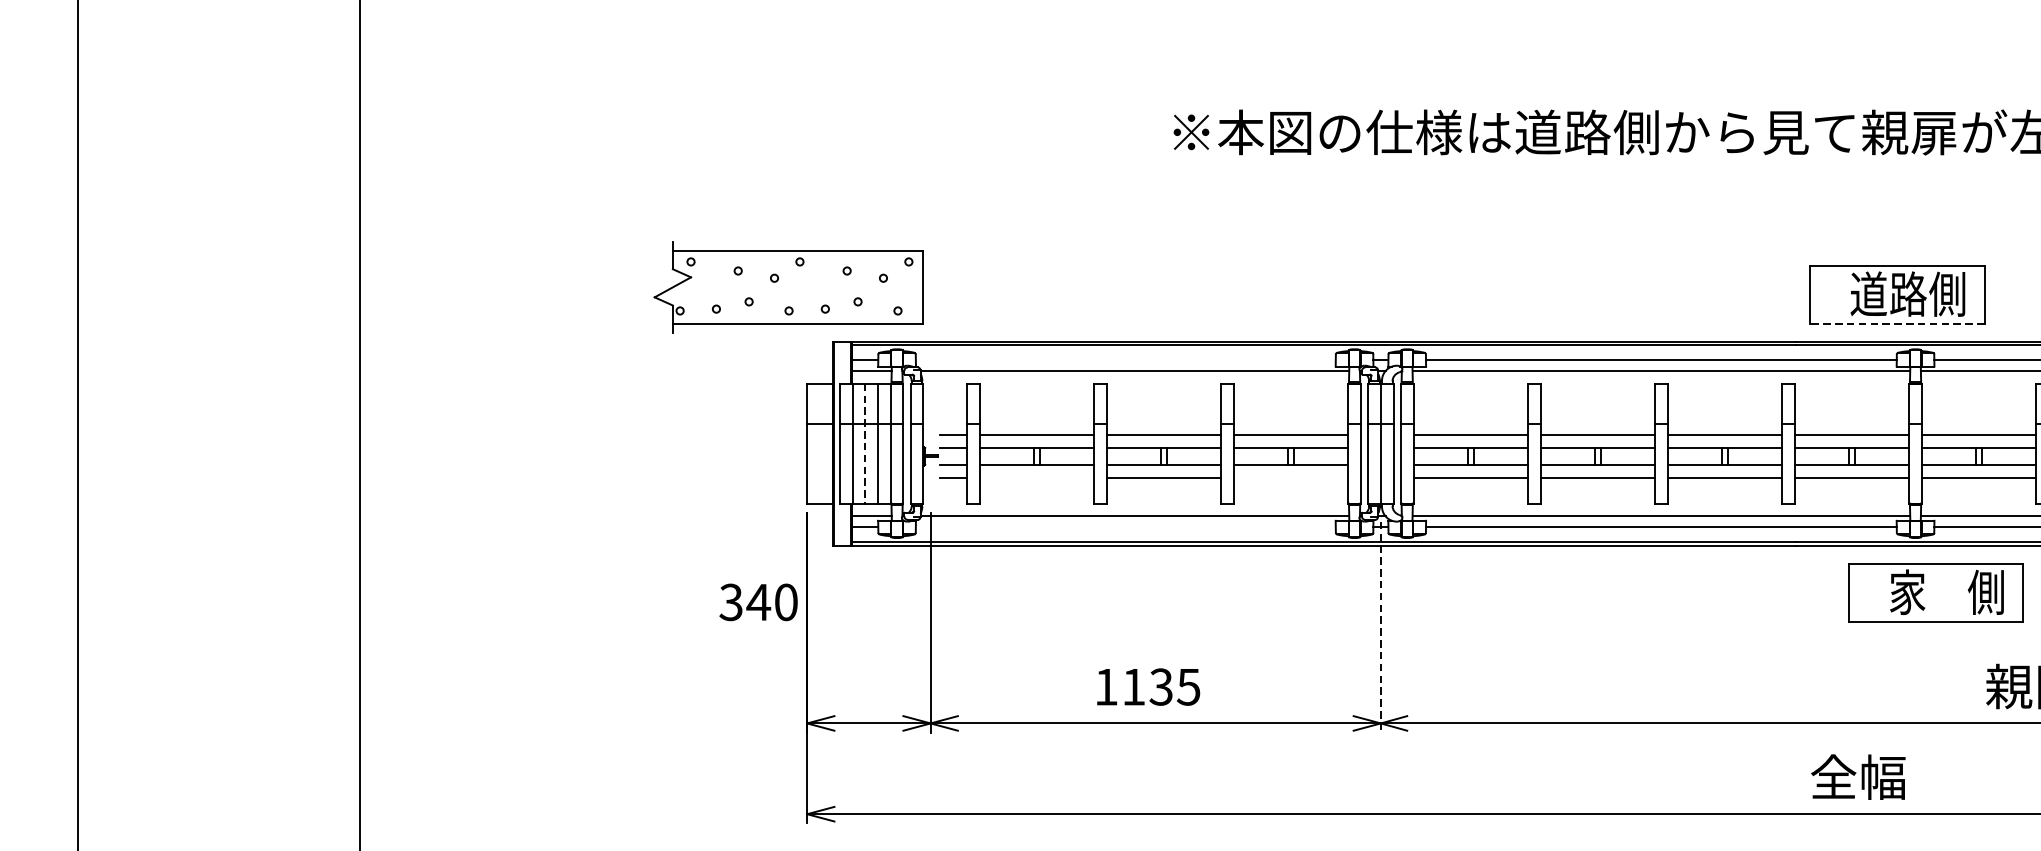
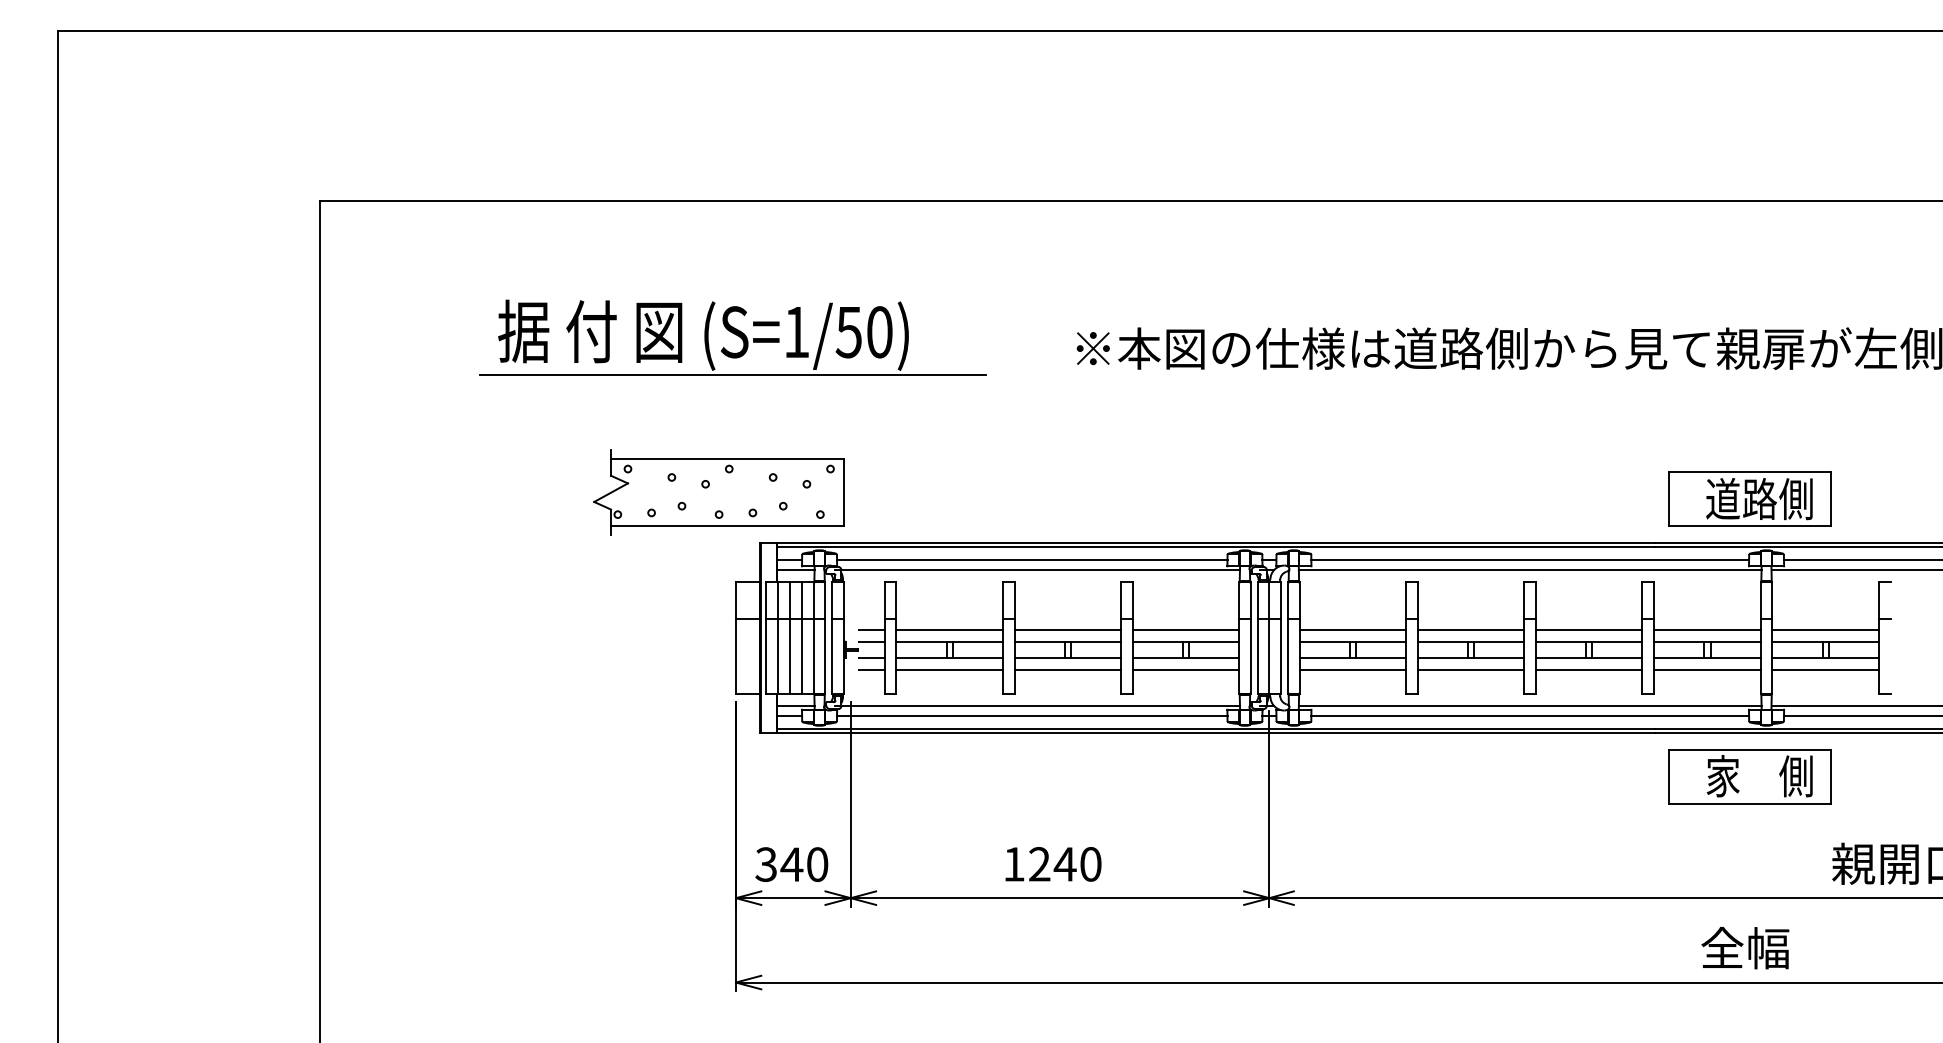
part: (803, 120) -> (732, 337), added
line: (1897, 323) -> (1749, 526), dashed -> solid
line: (1126, 360) -> (1032, 560), added
line: (865, 444) -> (790, 638), dashed -> solid
line: (1036, 478) -> (949, 670), added
line: (1290, 478) -> (1185, 670), added
line: (1126, 526) -> (1032, 715), added
part: (1935, 592) -> (1749, 776), moved
text: (758, 602) -> (791, 864), moved
line: (1380, 627) -> (1269, 808), dashed -> solid
text: (1161, 687) -> (1065, 864), 1135 -> 1240
text: (1858, 777) -> (1745, 948), moved

